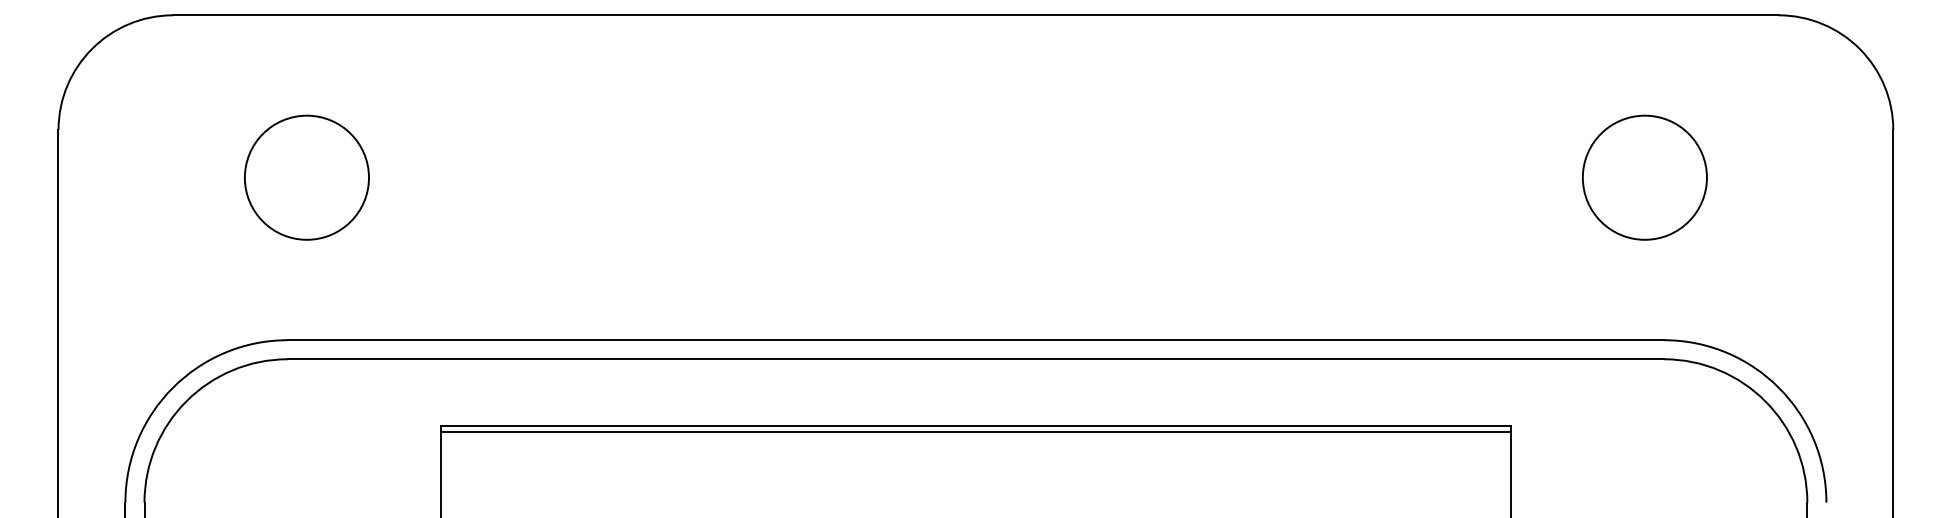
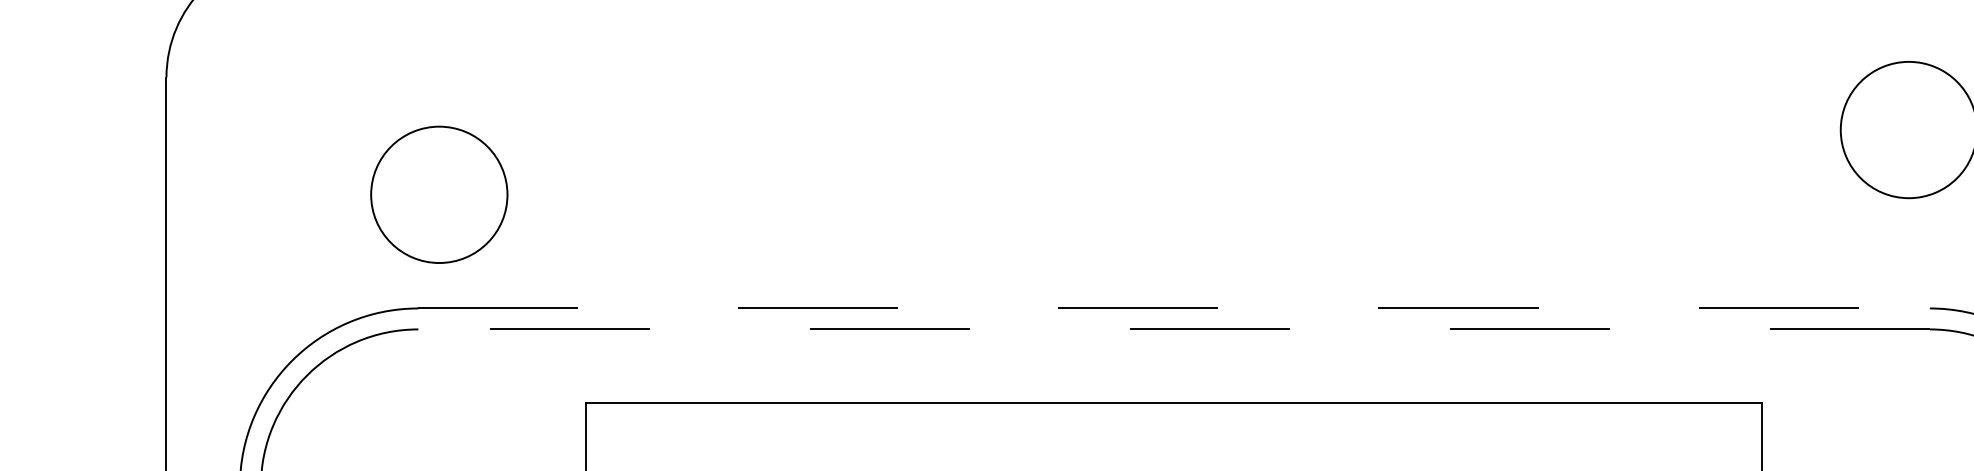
circle: (306, 177) -> (438, 194), moved
line: (976, 340) -> (1174, 308), solid -> dashed
line: (975, 359) -> (1173, 329), solid -> dashed
line: (975, 431) -> (1173, 408), removed

